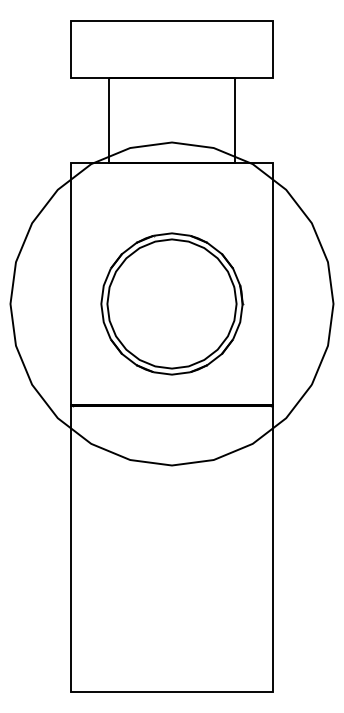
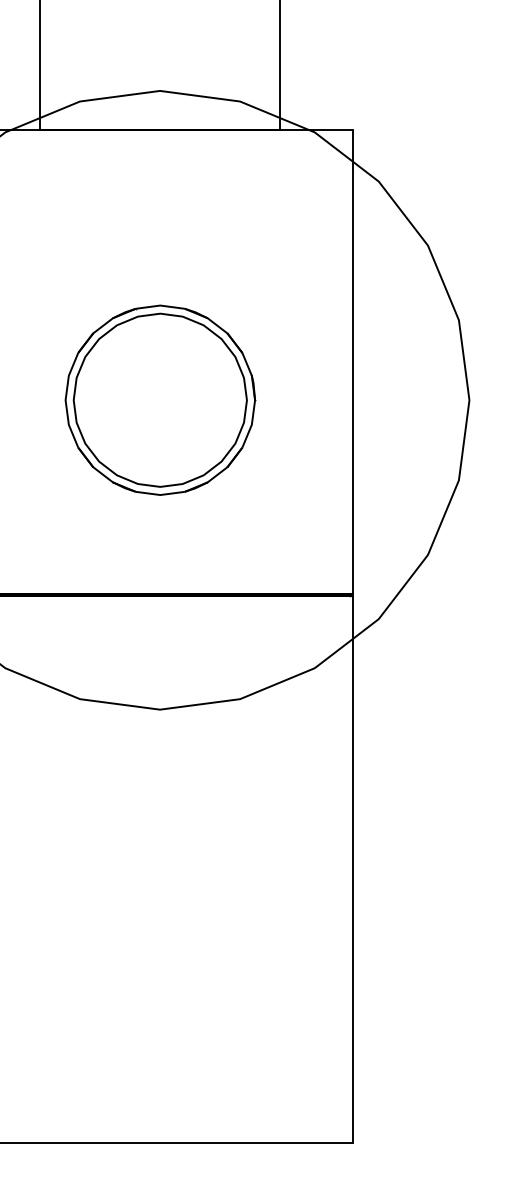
part: (172, 303) -> (161, 399), size x0.7

